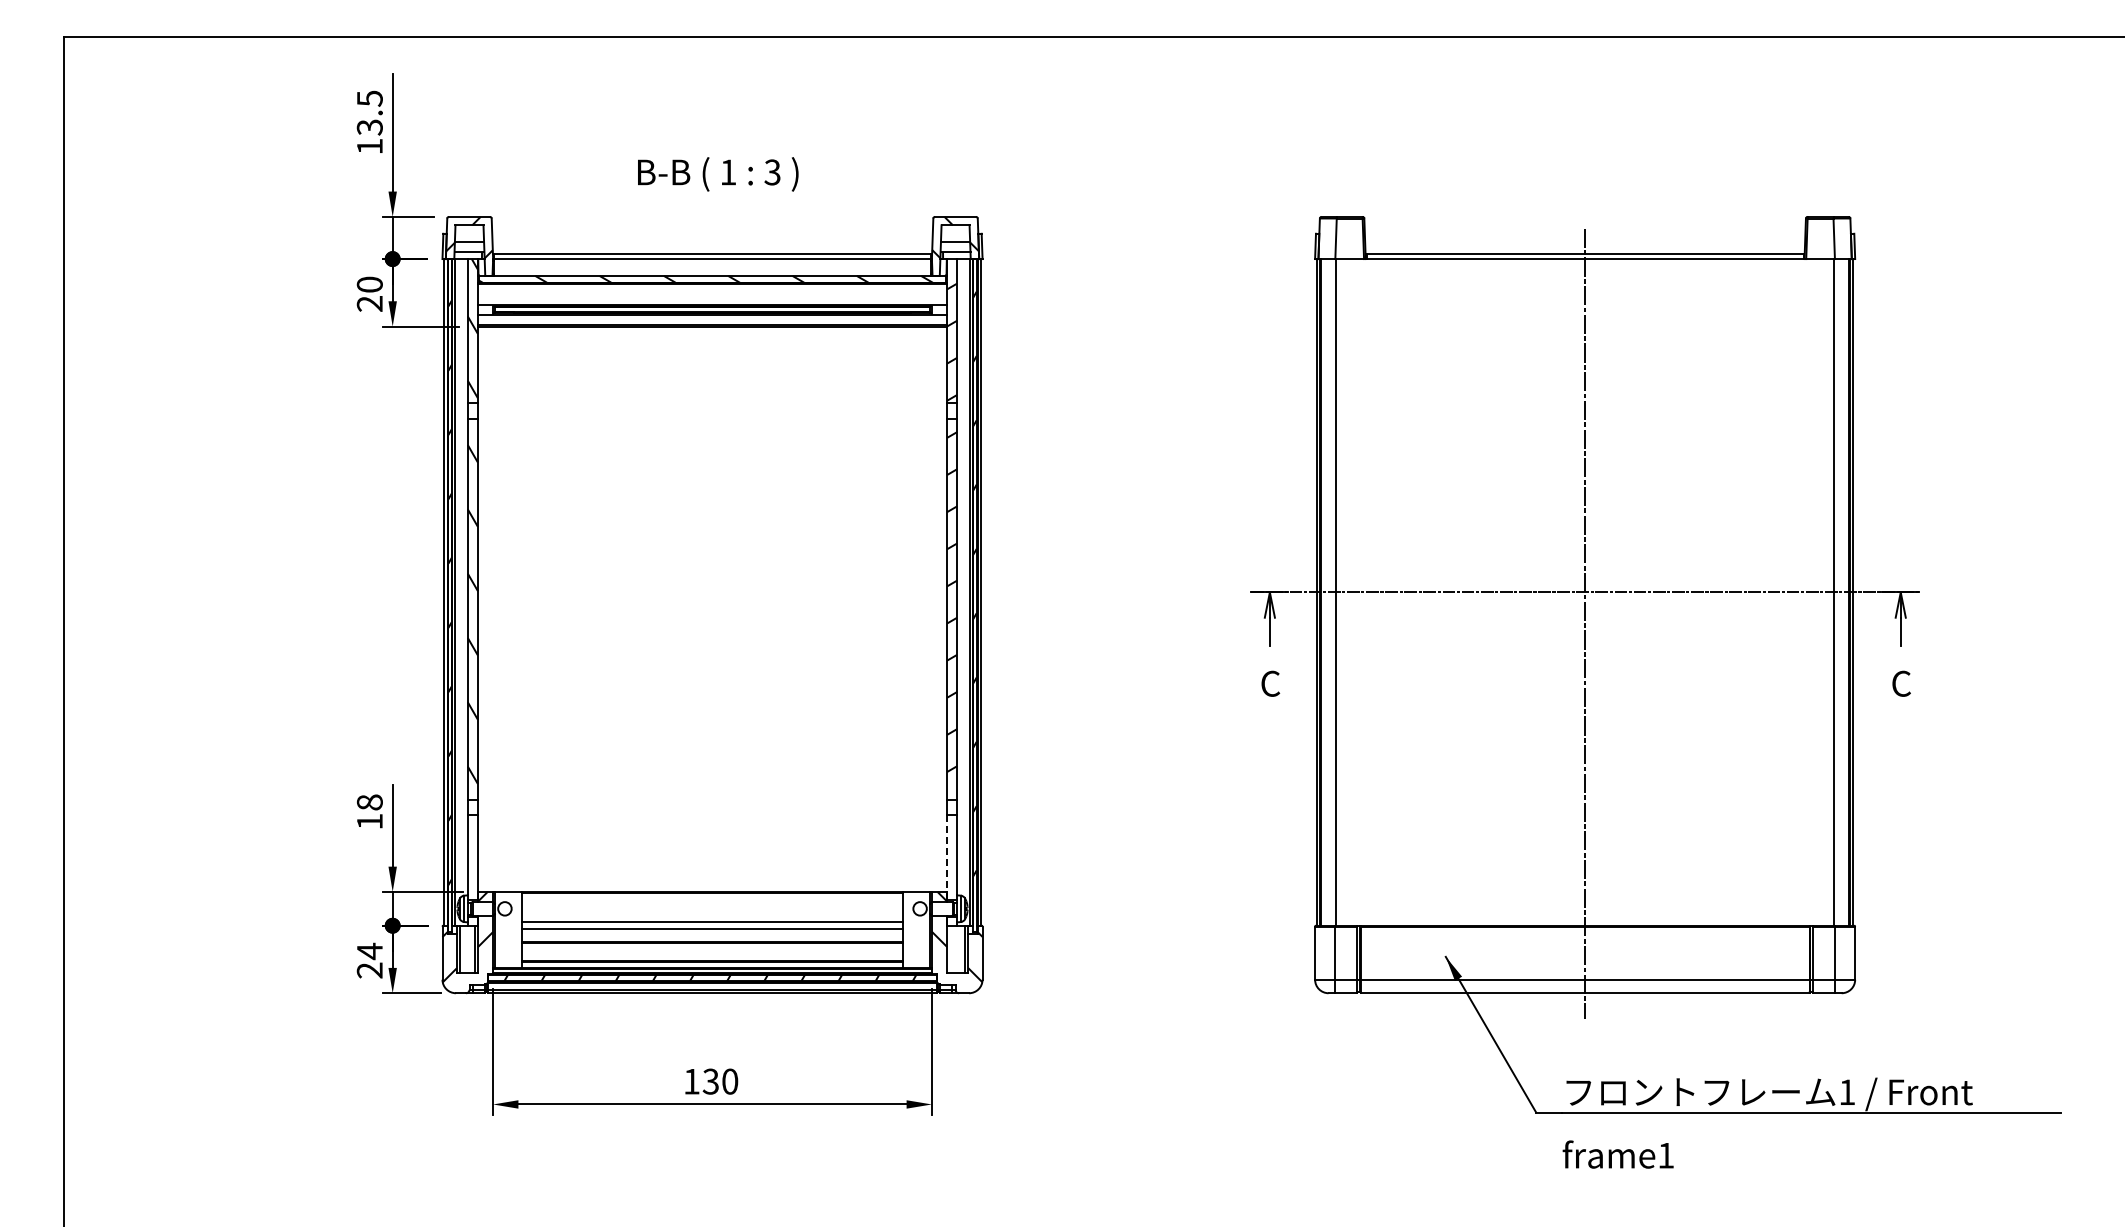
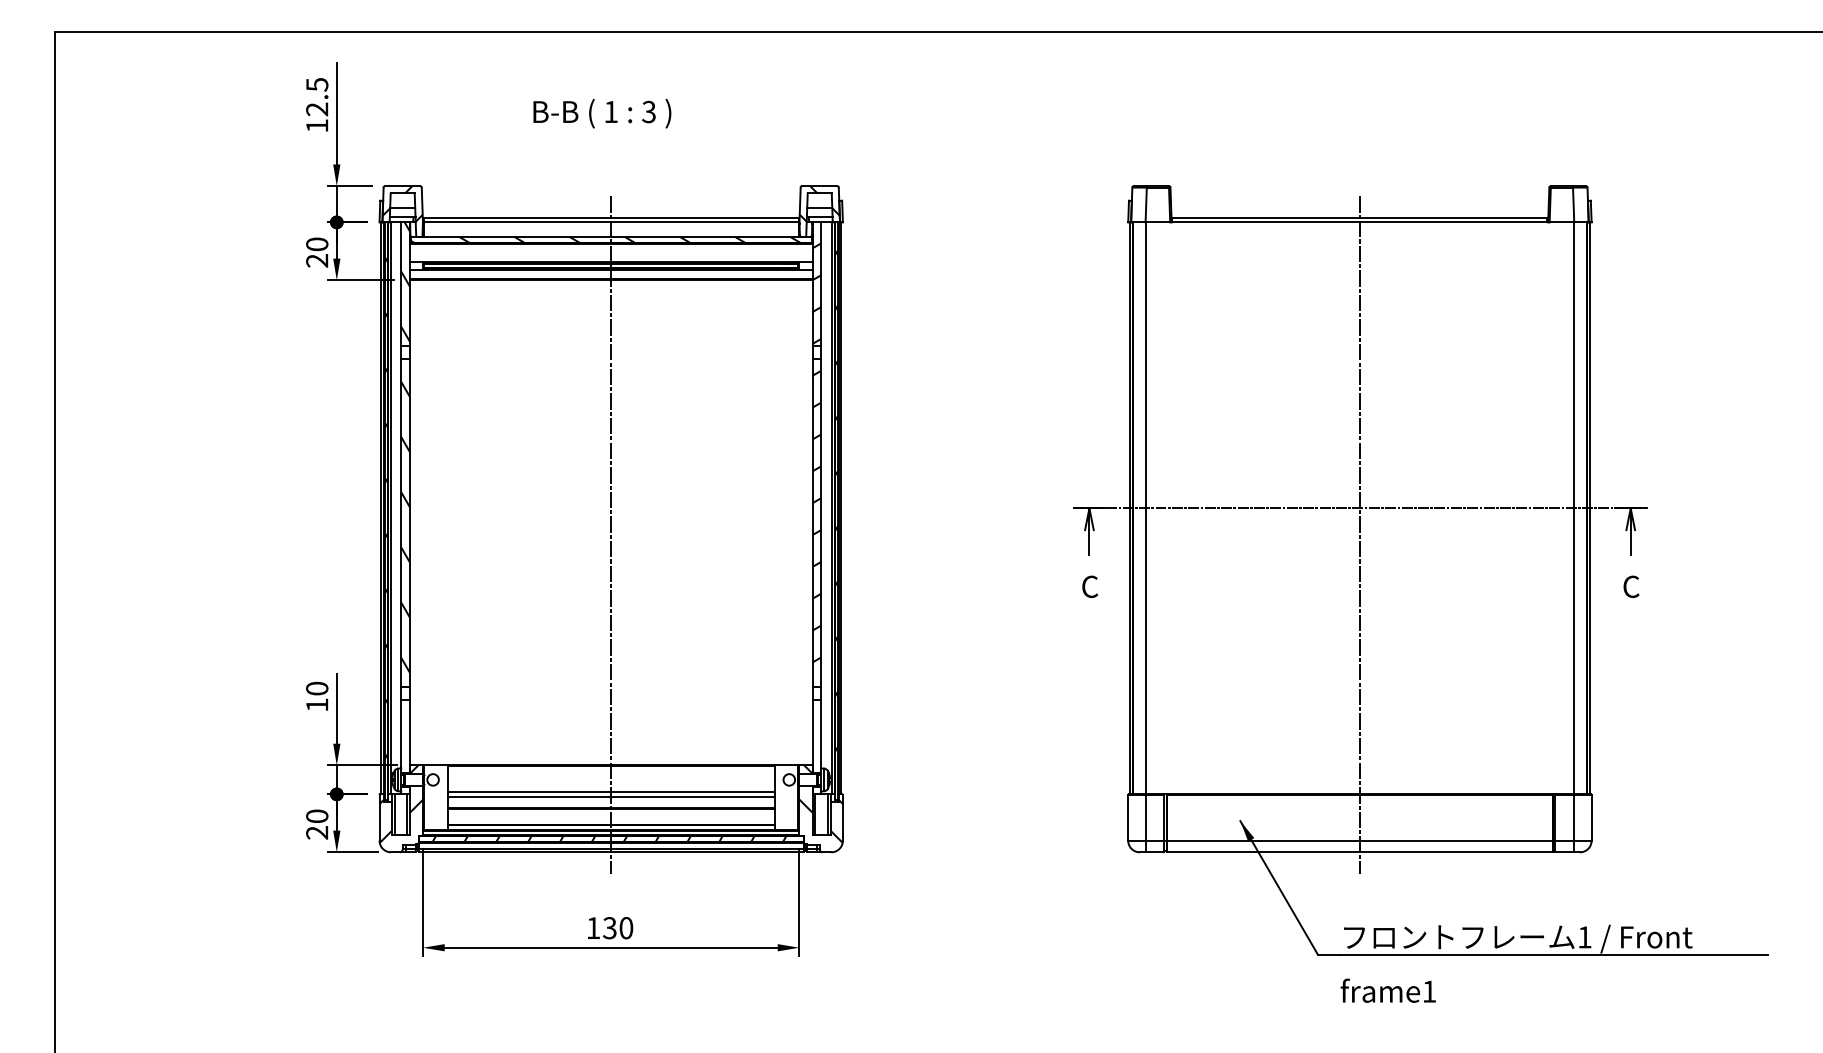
text: (369, 127) -> (316, 109), 13.5 -> 12.5
text: (718, 174) -> (602, 113), moved
line: (712, 623) -> (611, 535), added
text: (369, 802) -> (316, 688), 18 -> 10
line: (947, 857) -> (812, 735), dashed -> solid
line: (950, 948) -> (815, 813), added
text: (369, 951) -> (316, 816), 24 -> 20

